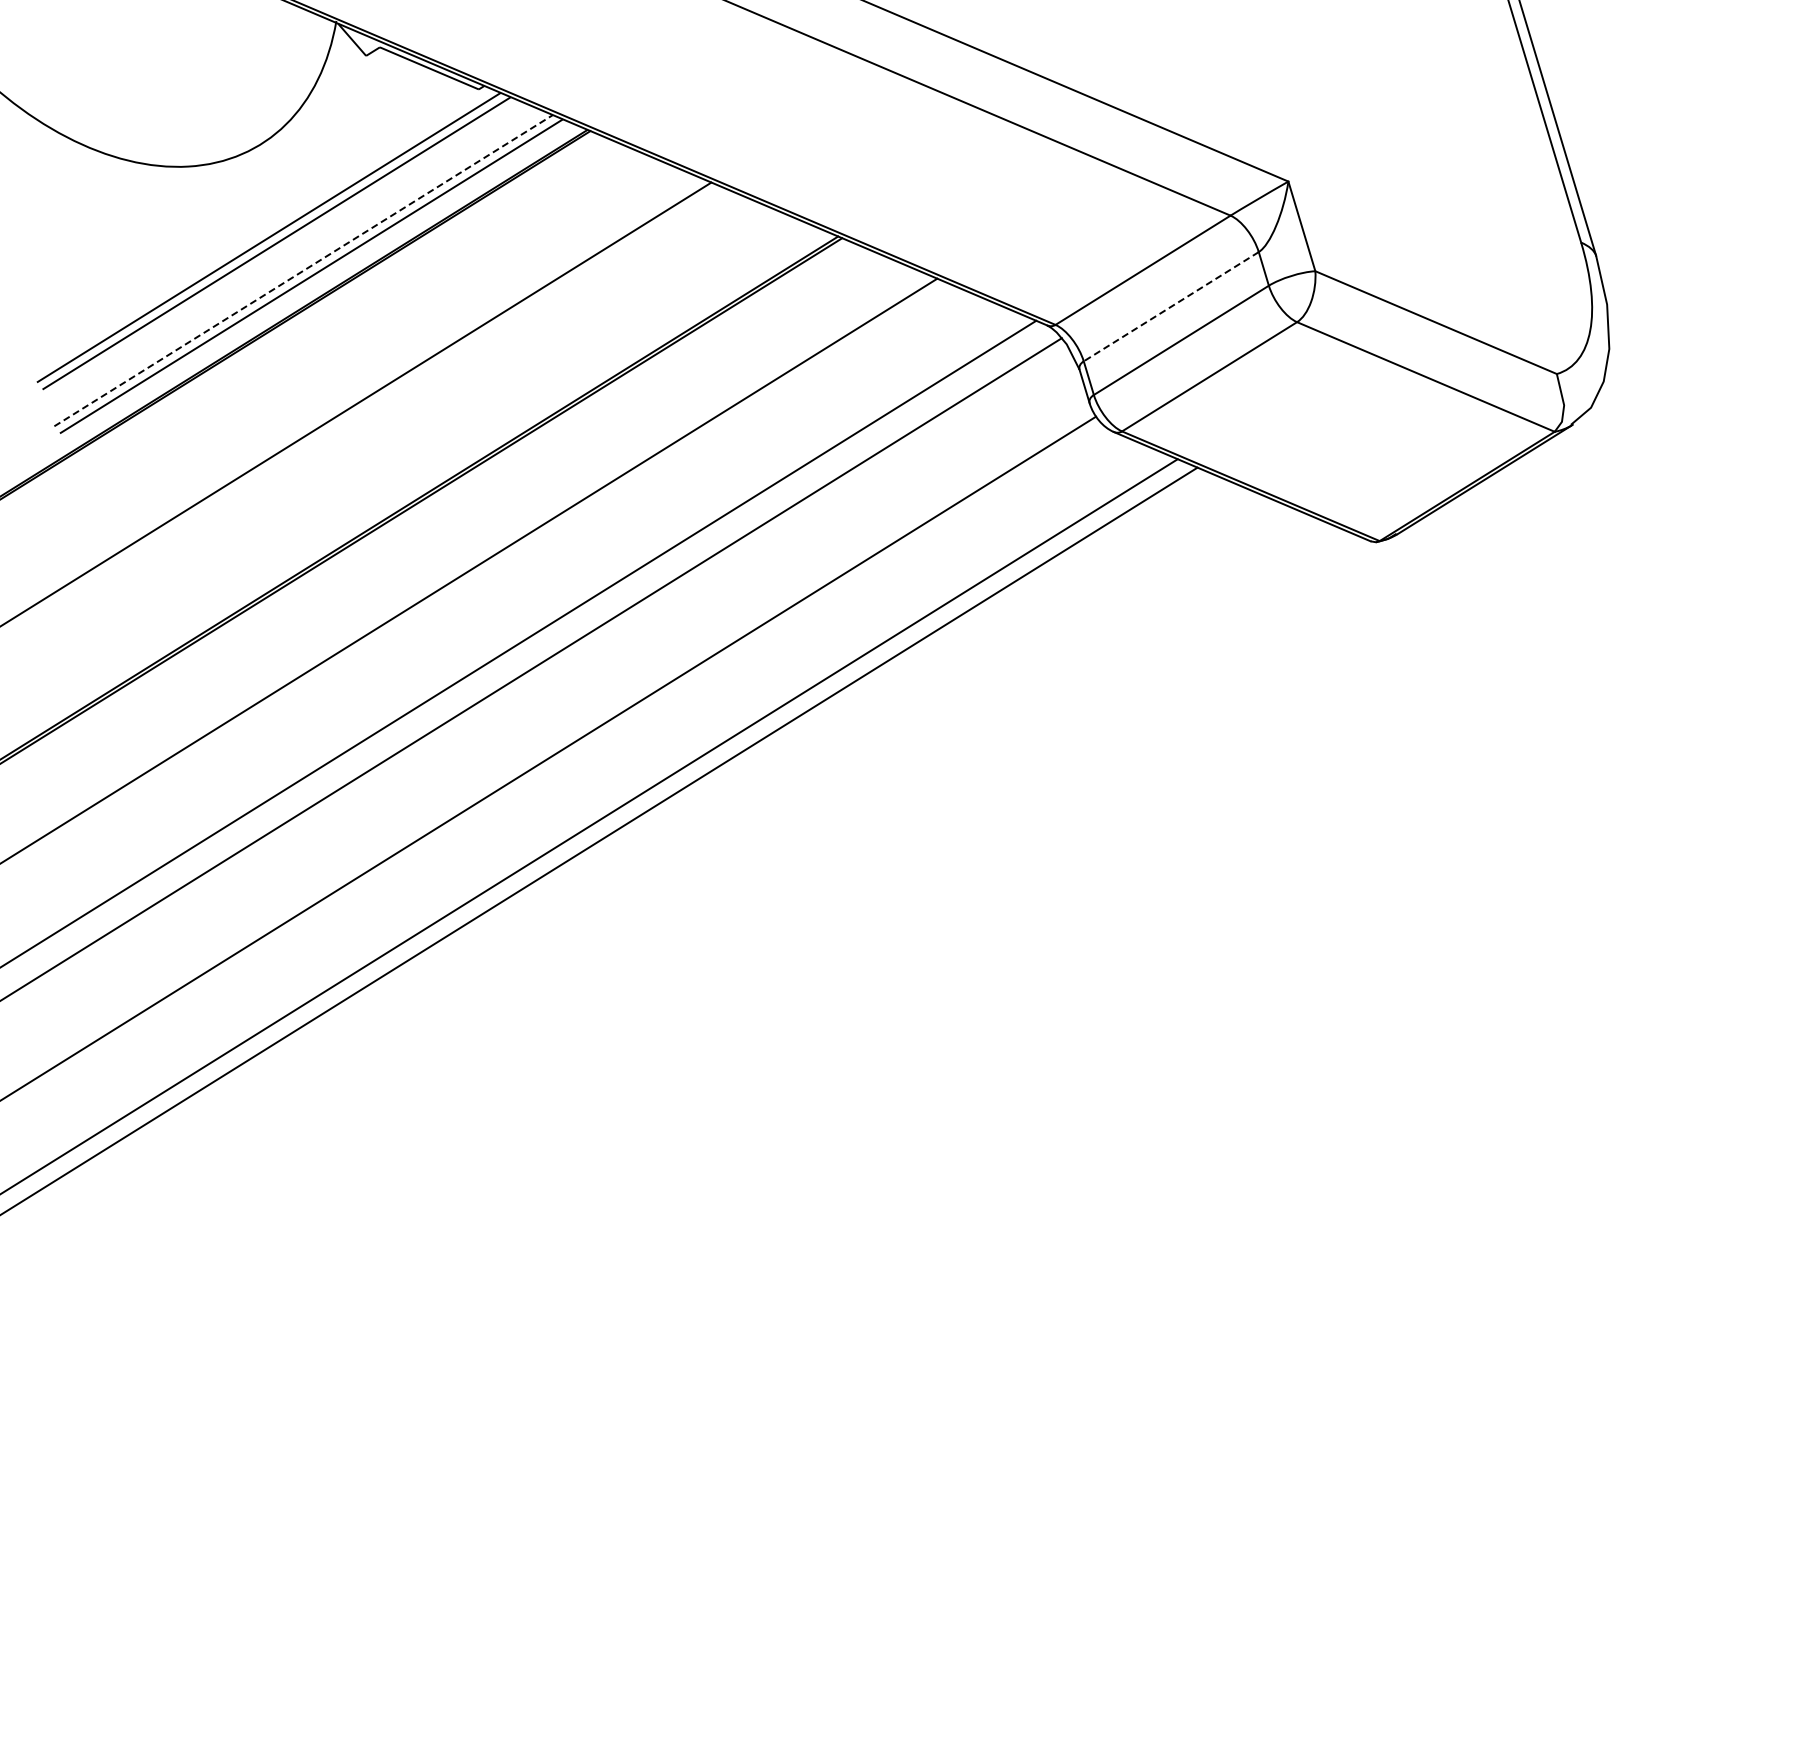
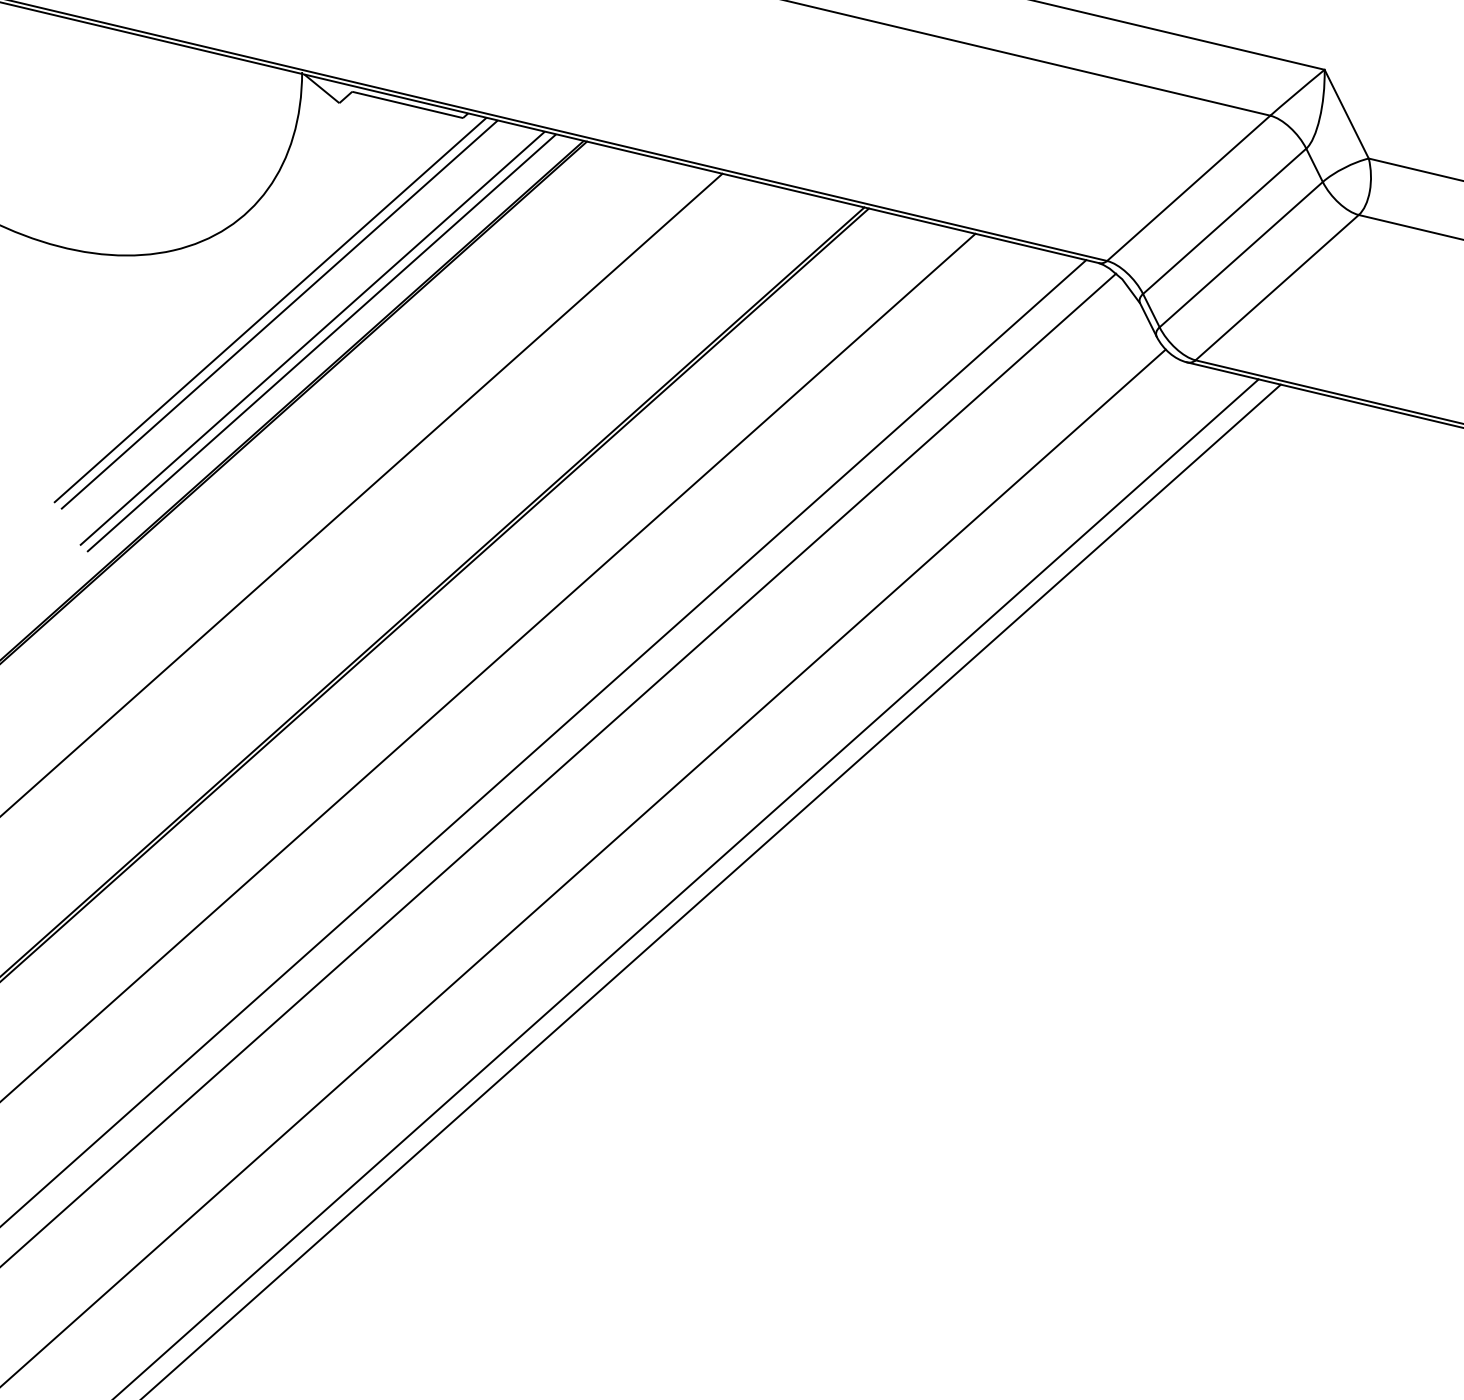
line: (303, 270) -> (312, 338), dashed -> solid
line: (1170, 306) -> (1223, 221), dashed -> solid

